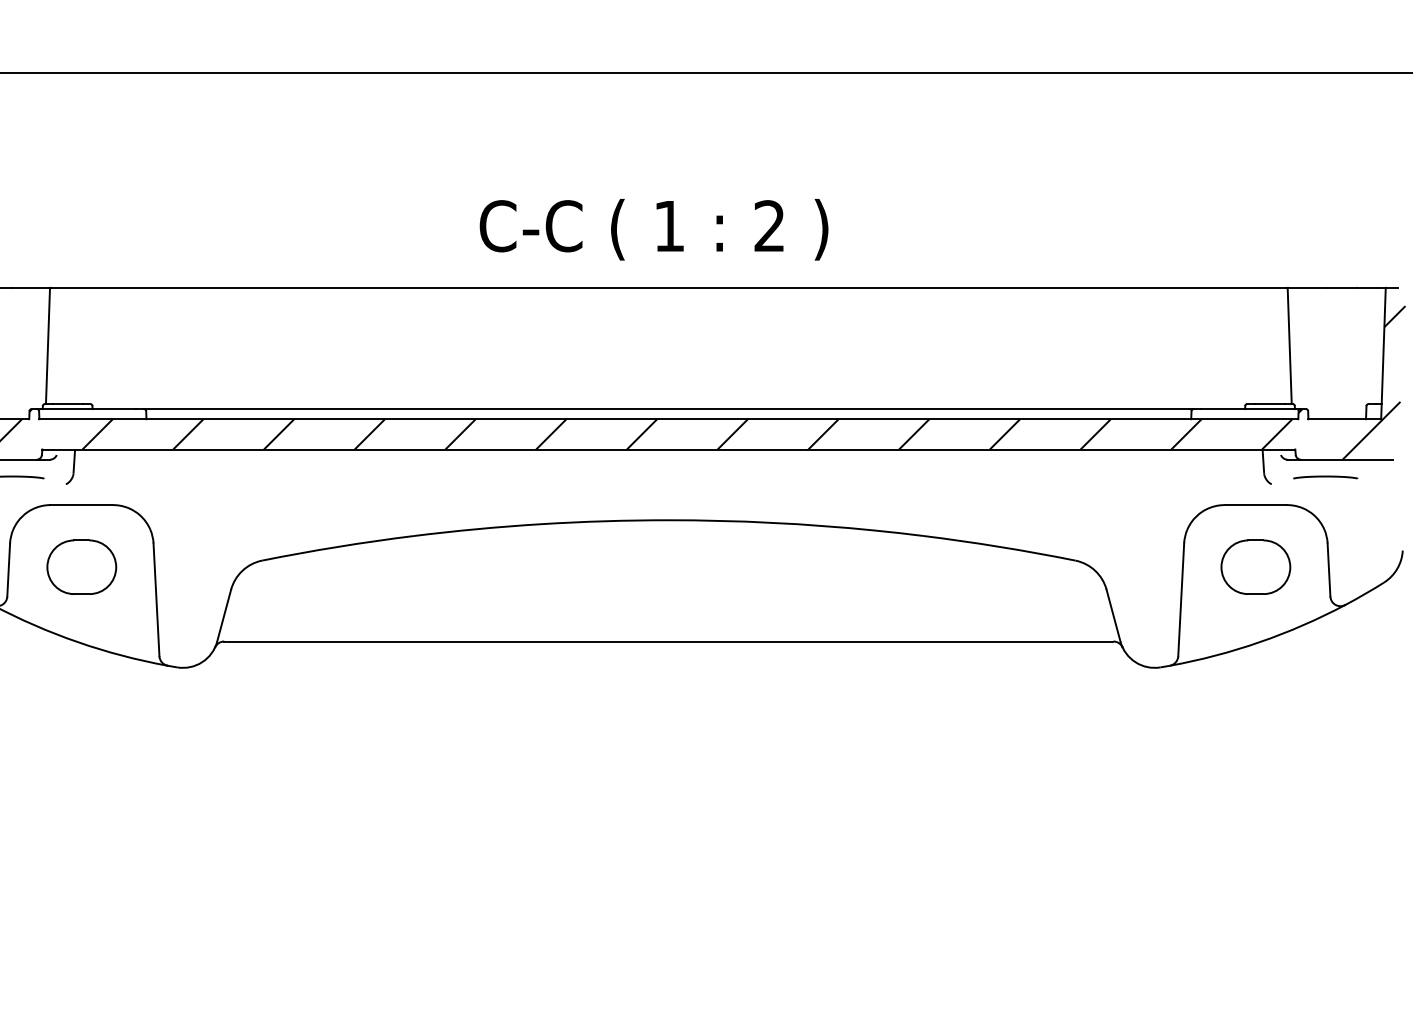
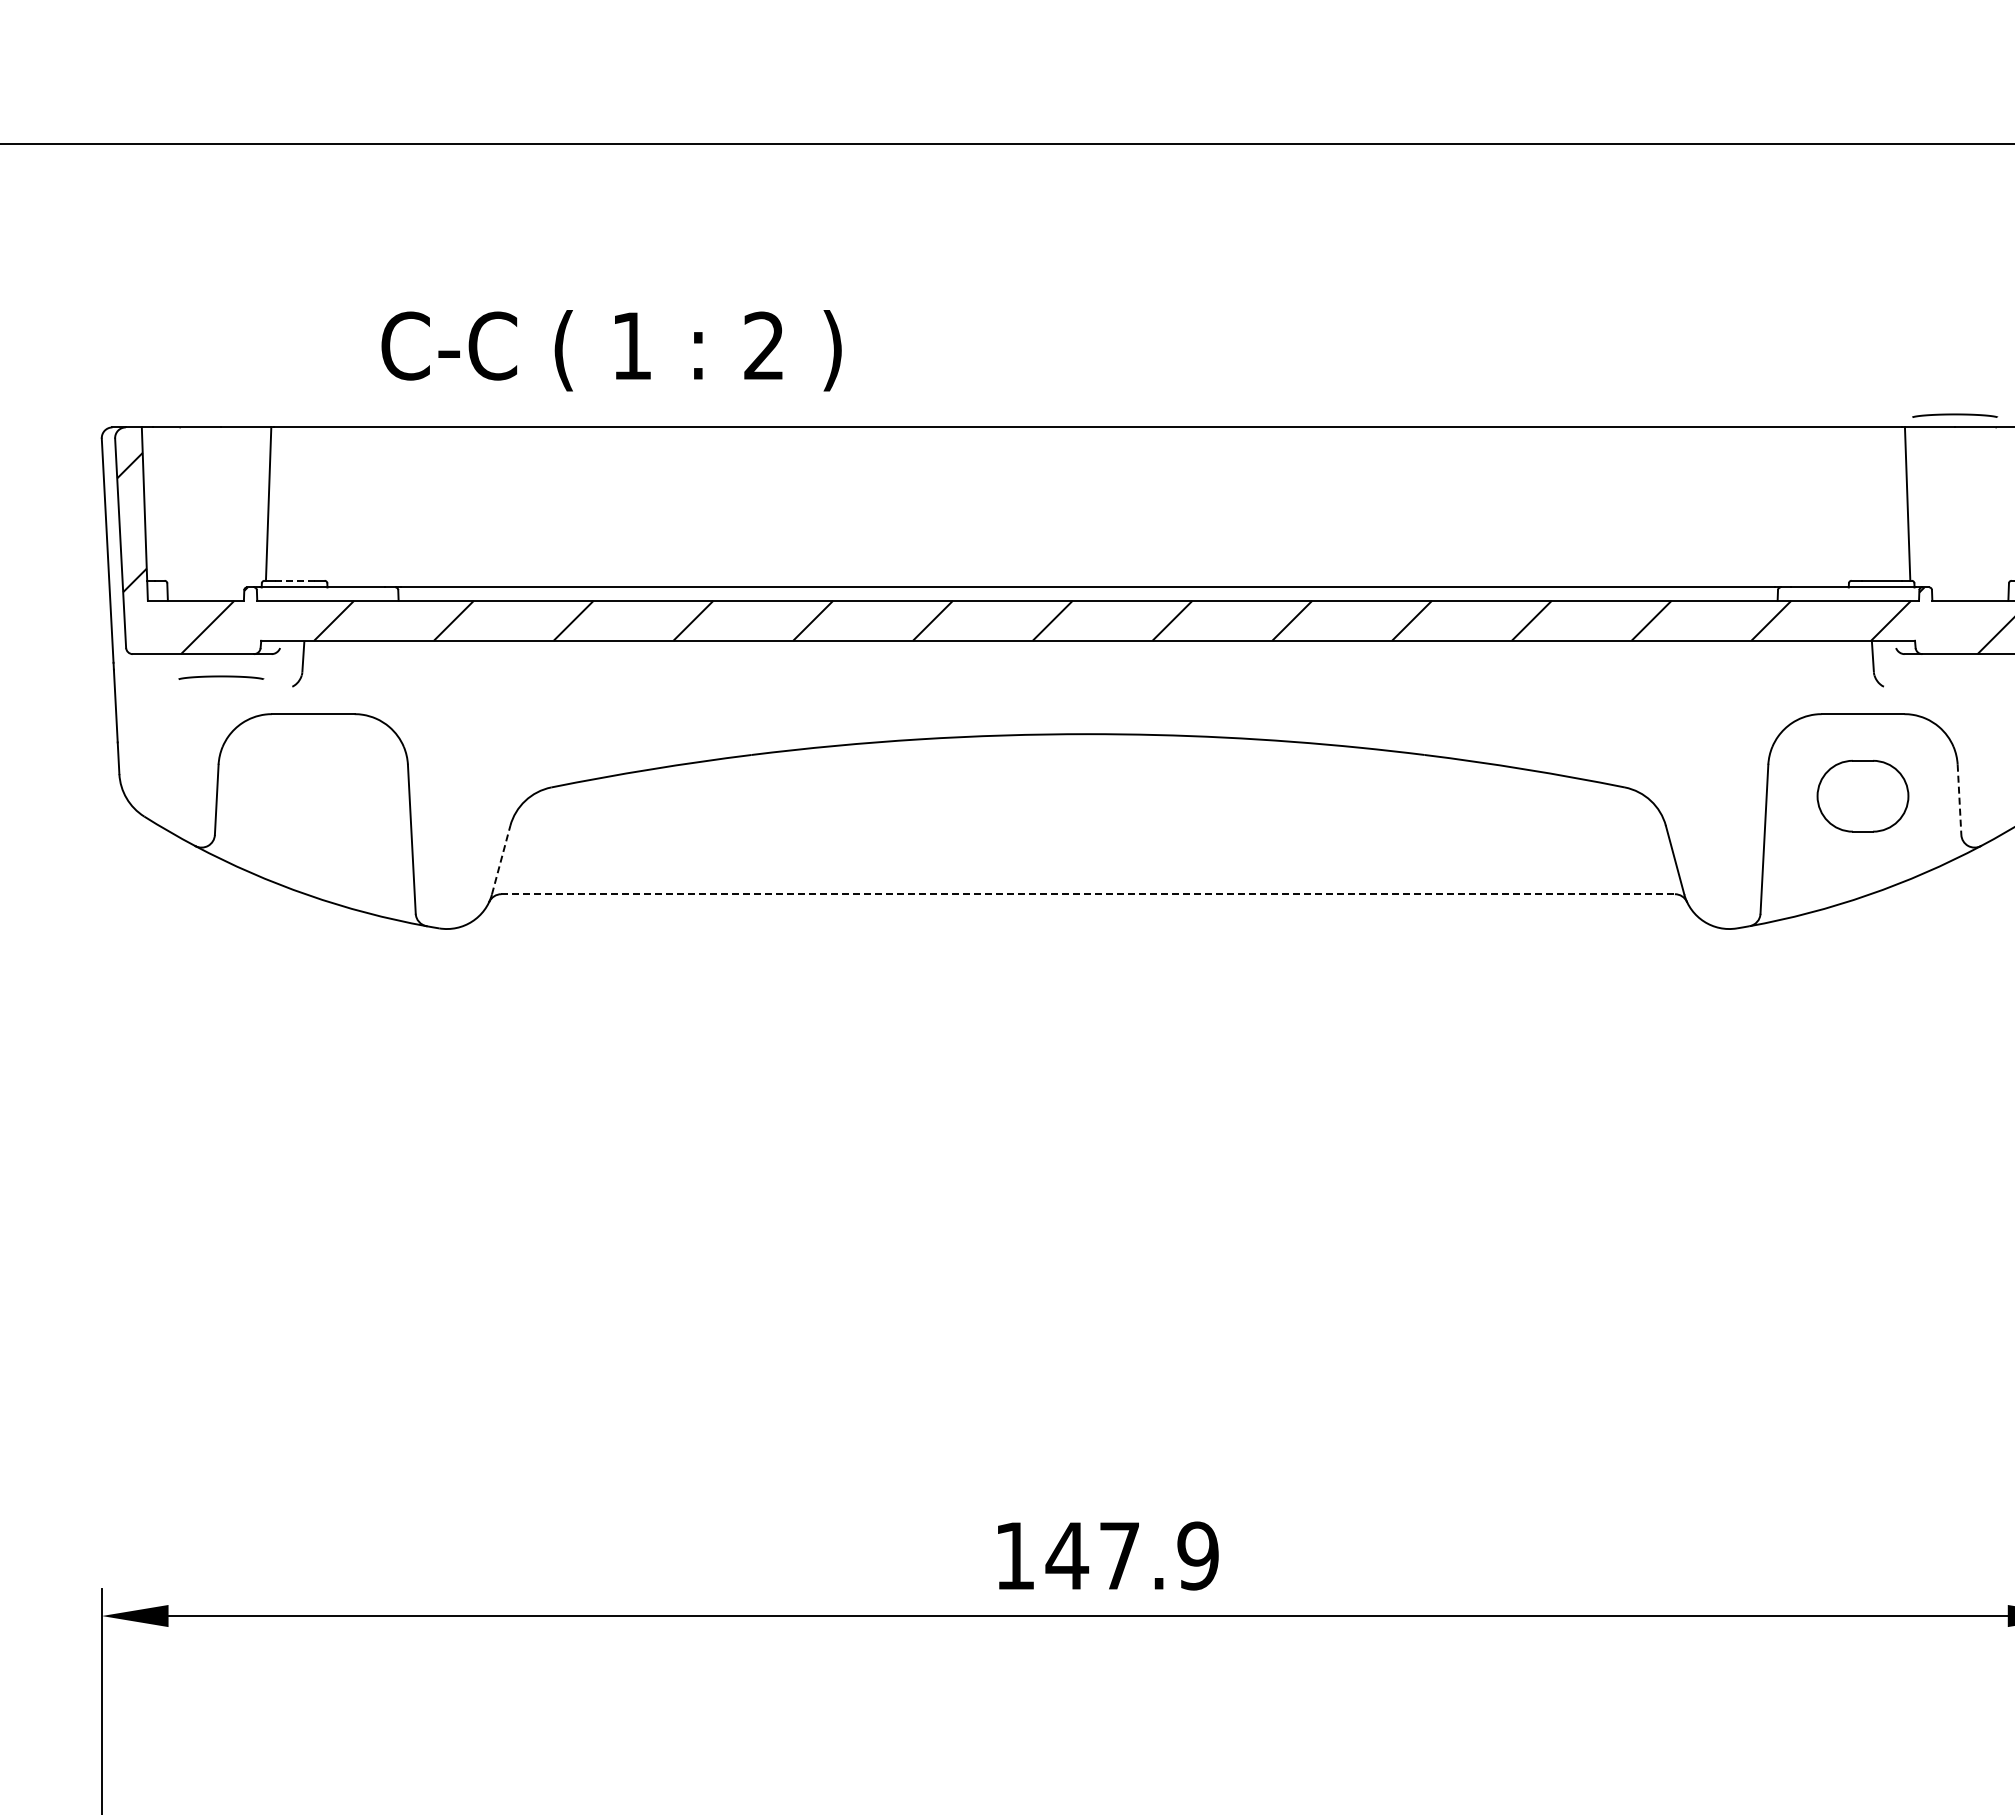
text: (653, 229) -> (611, 350), moved
line: (67, 403) -> (294, 580), solid -> dashed
curve: (1325, 477) -> (1955, 415), moved
part: (81, 567) -> (313, 796), removed
line: (1328, 570) -> (1959, 800), solid -> dashed
line: (224, 615) -> (501, 859), solid -> dashed
line: (669, 641) -> (1088, 894), solid -> dashed

